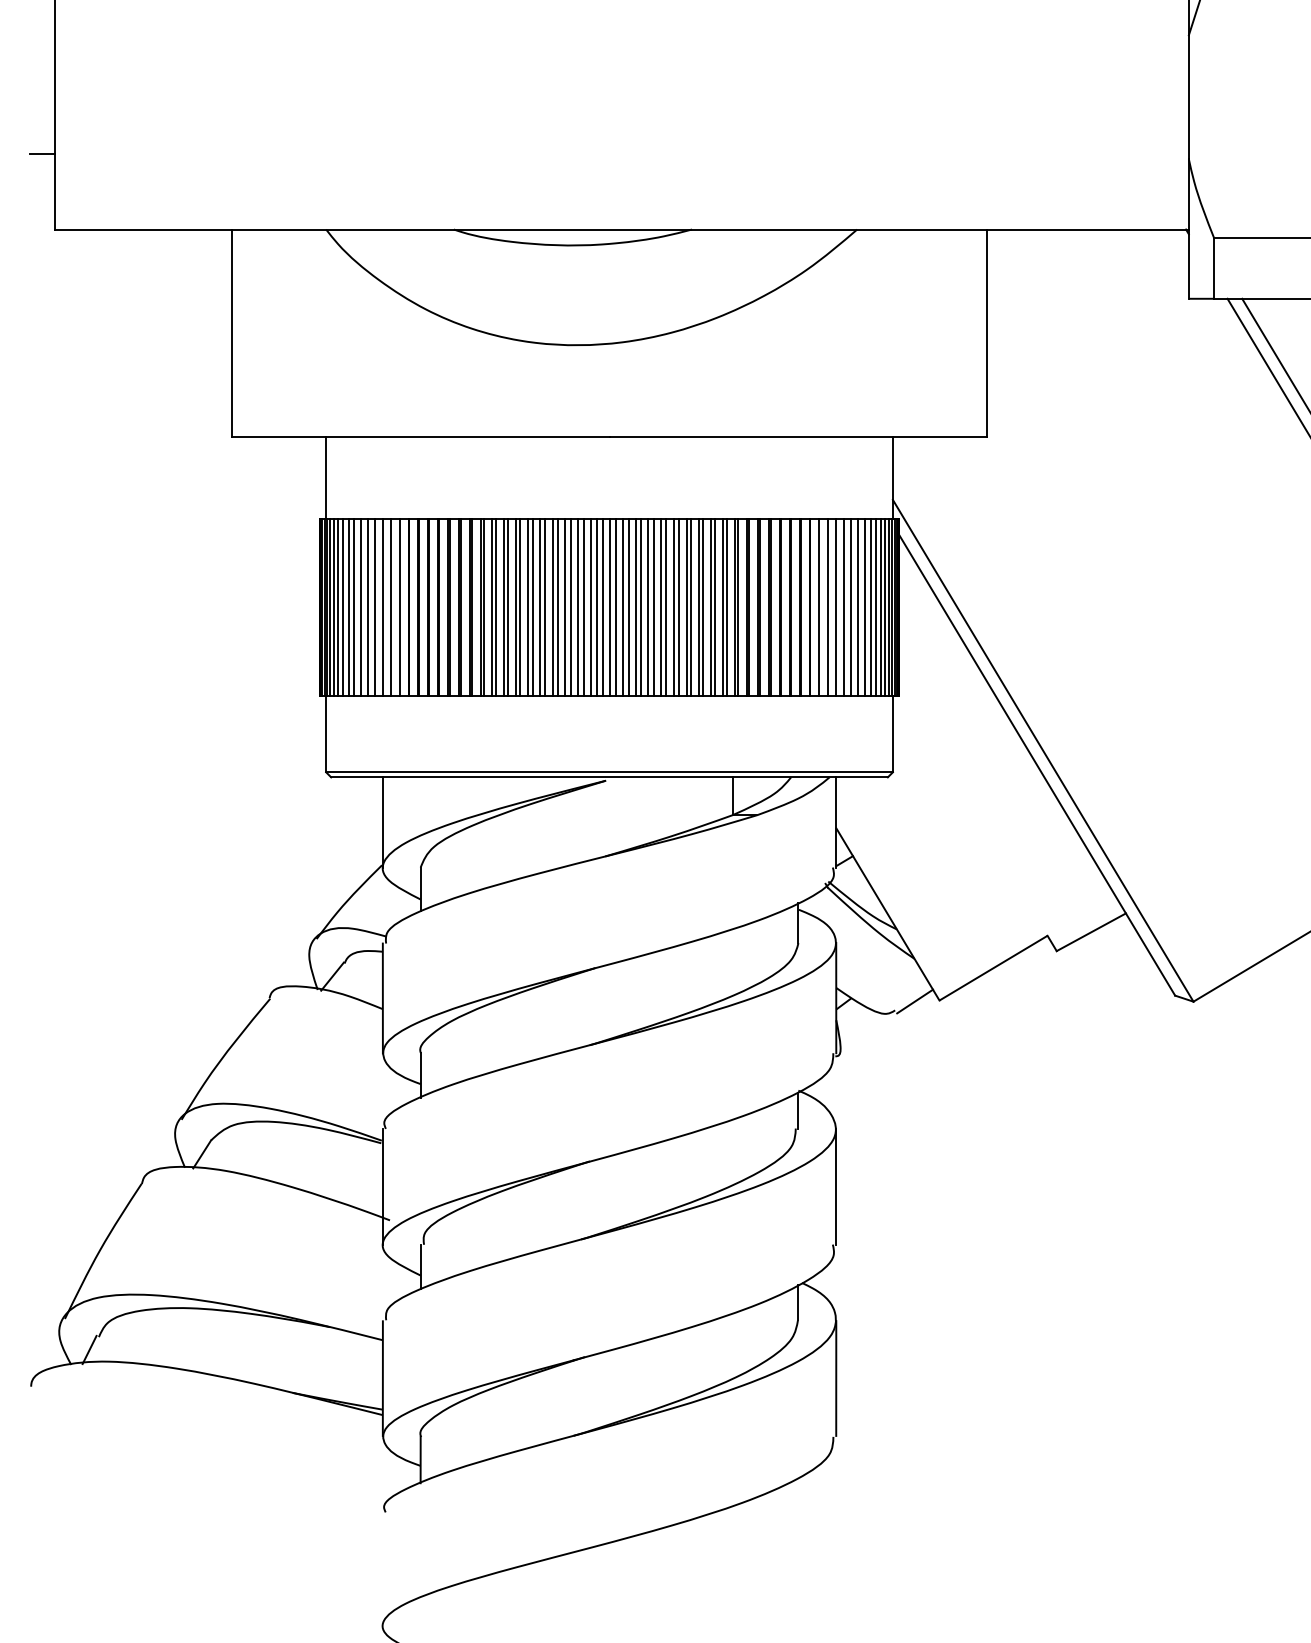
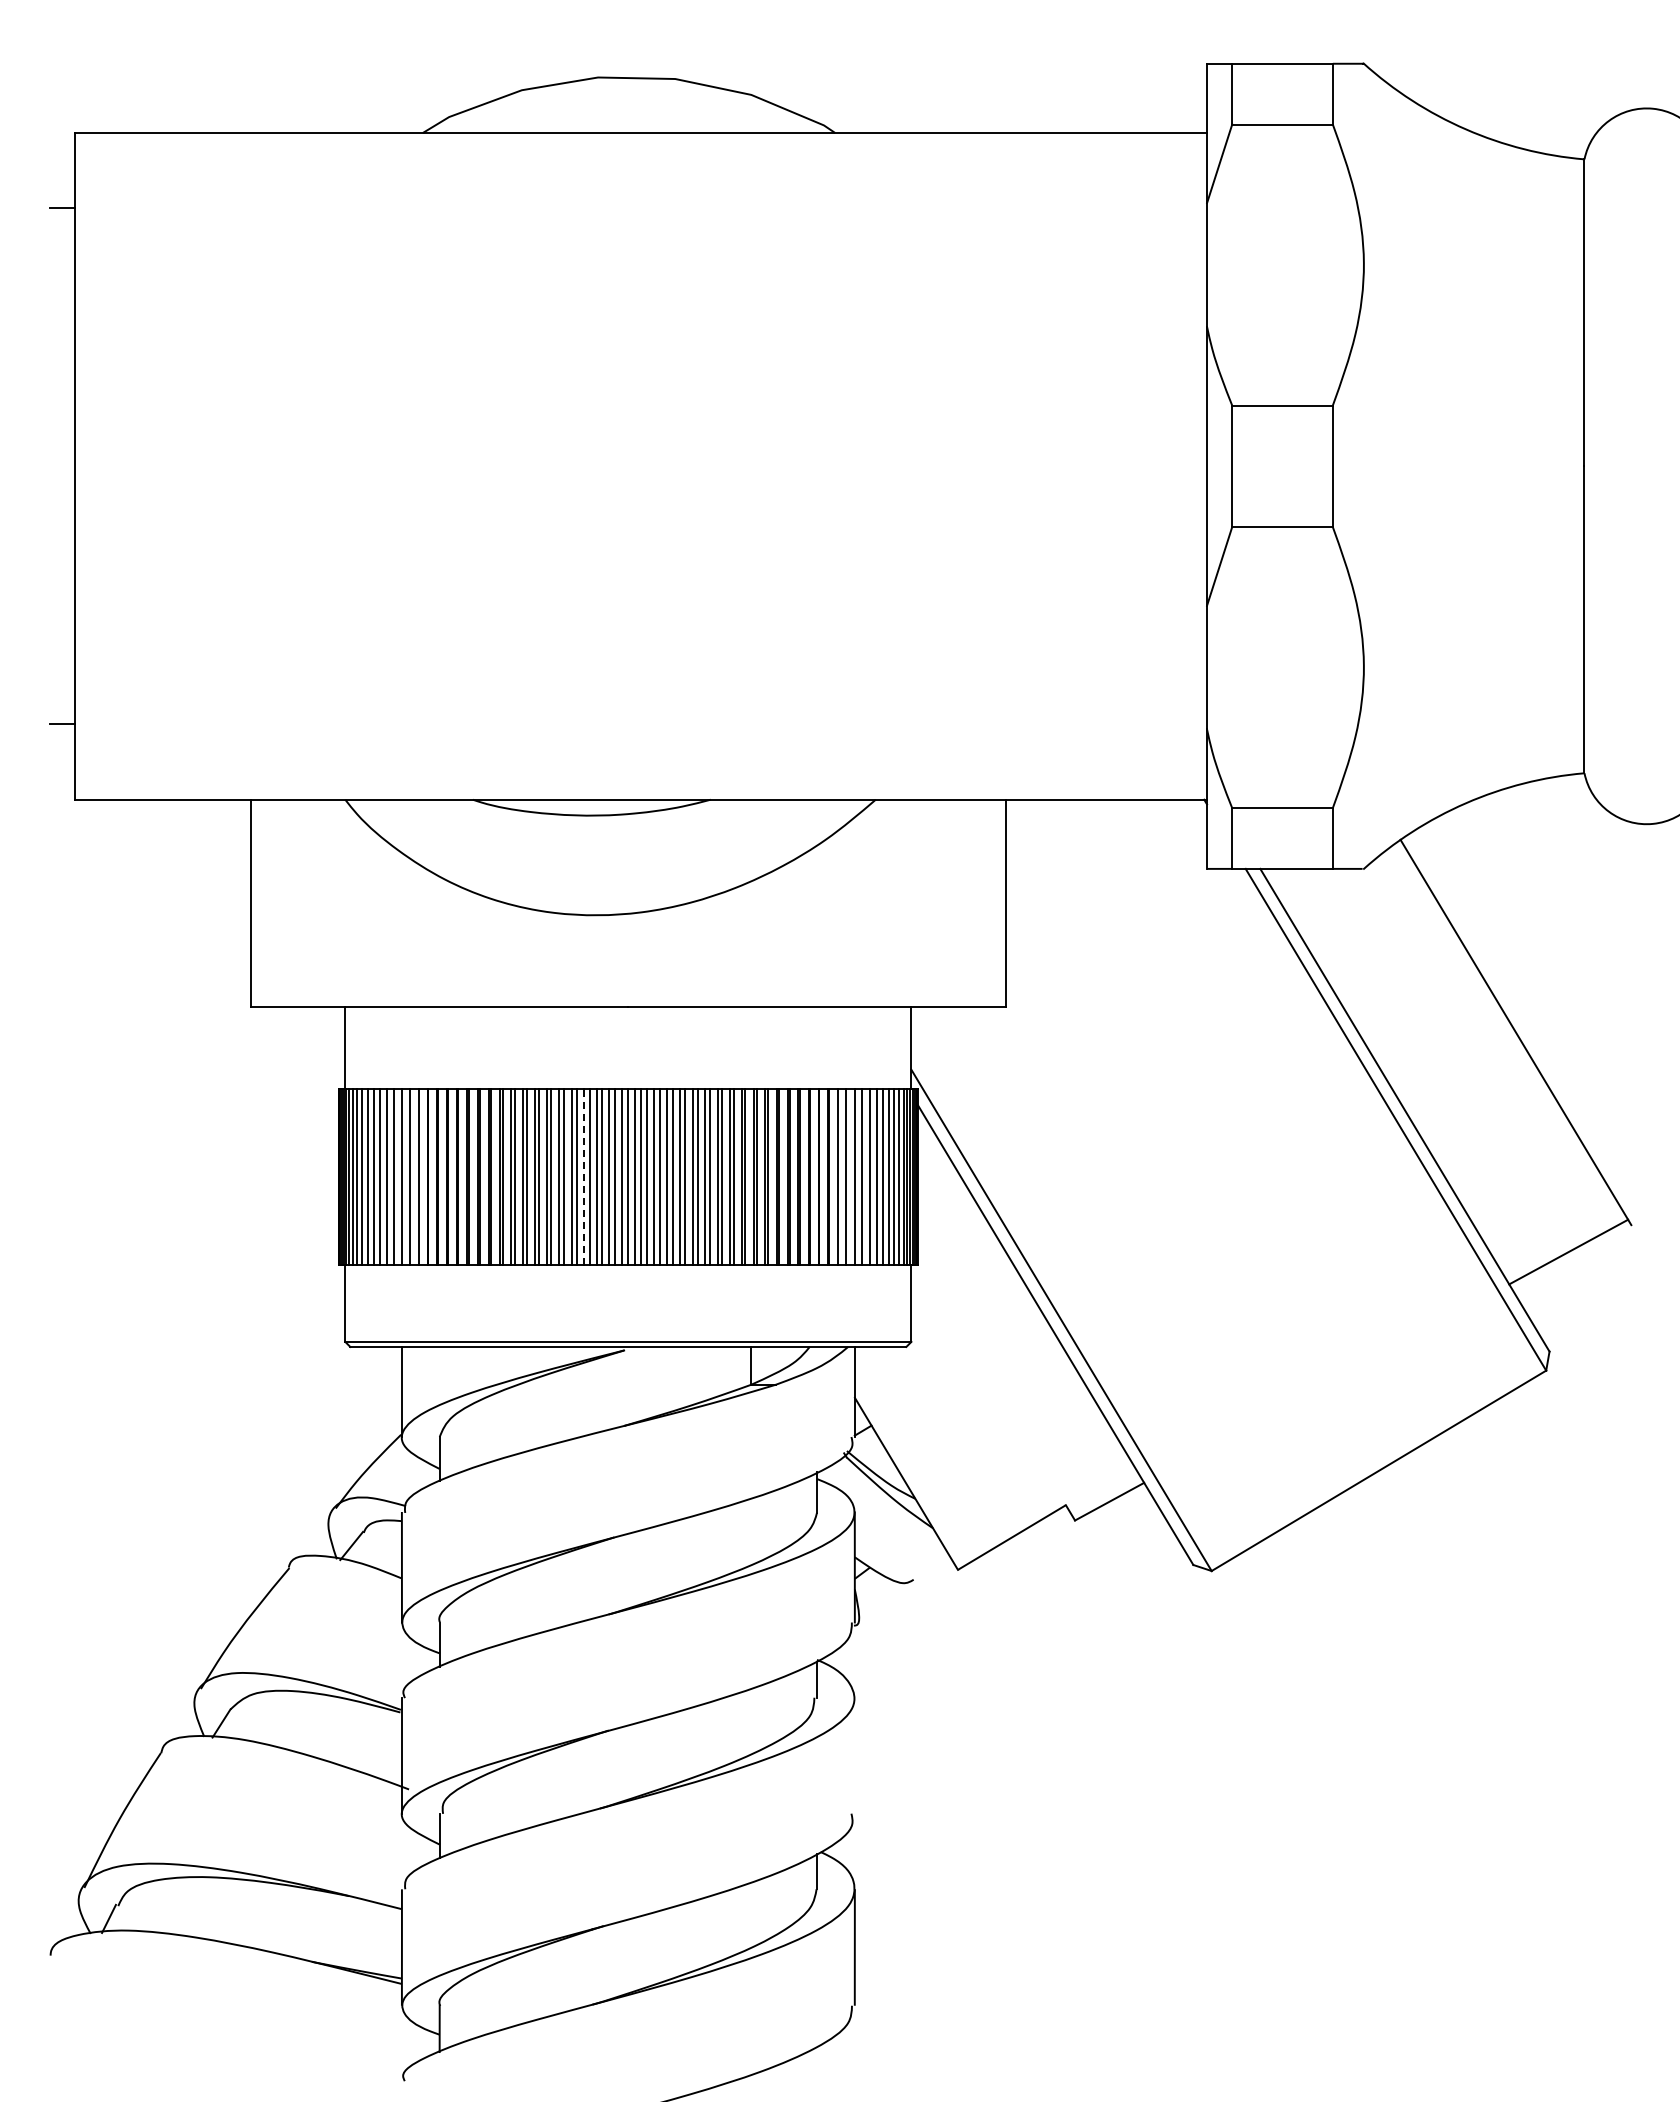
line: (565, 606) -> (584, 1176), solid -> dashed
line: (915, 1001) -> (933, 1570), removed
line: (835, 1186) -> (854, 1755), removed

